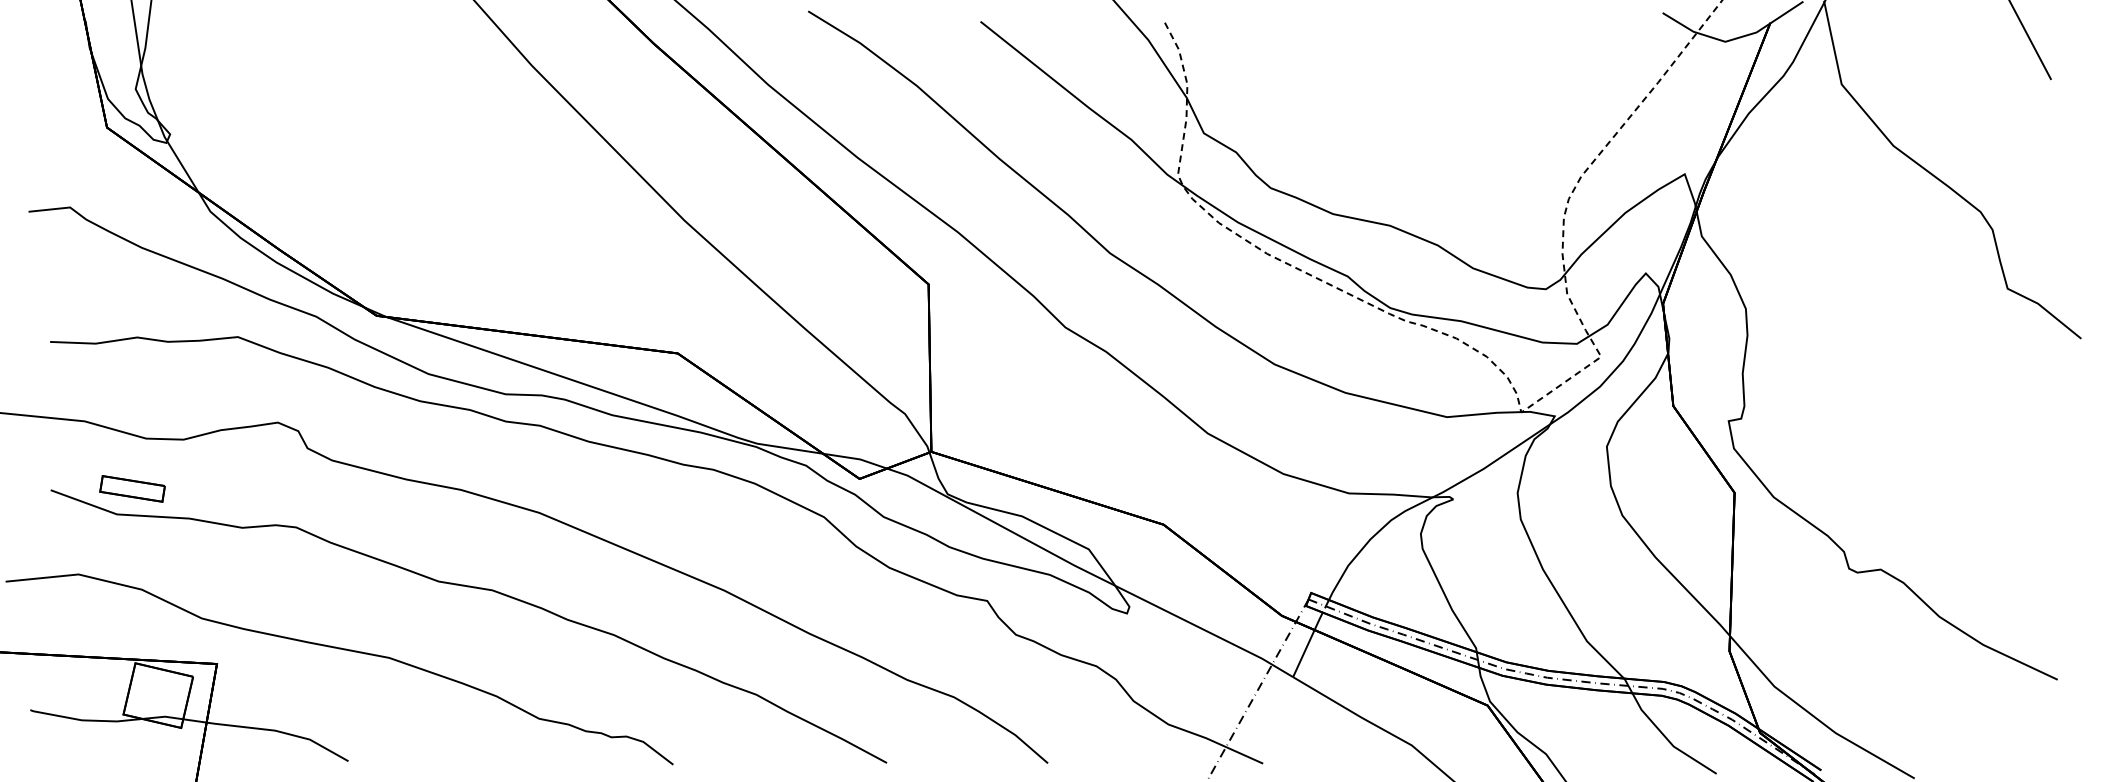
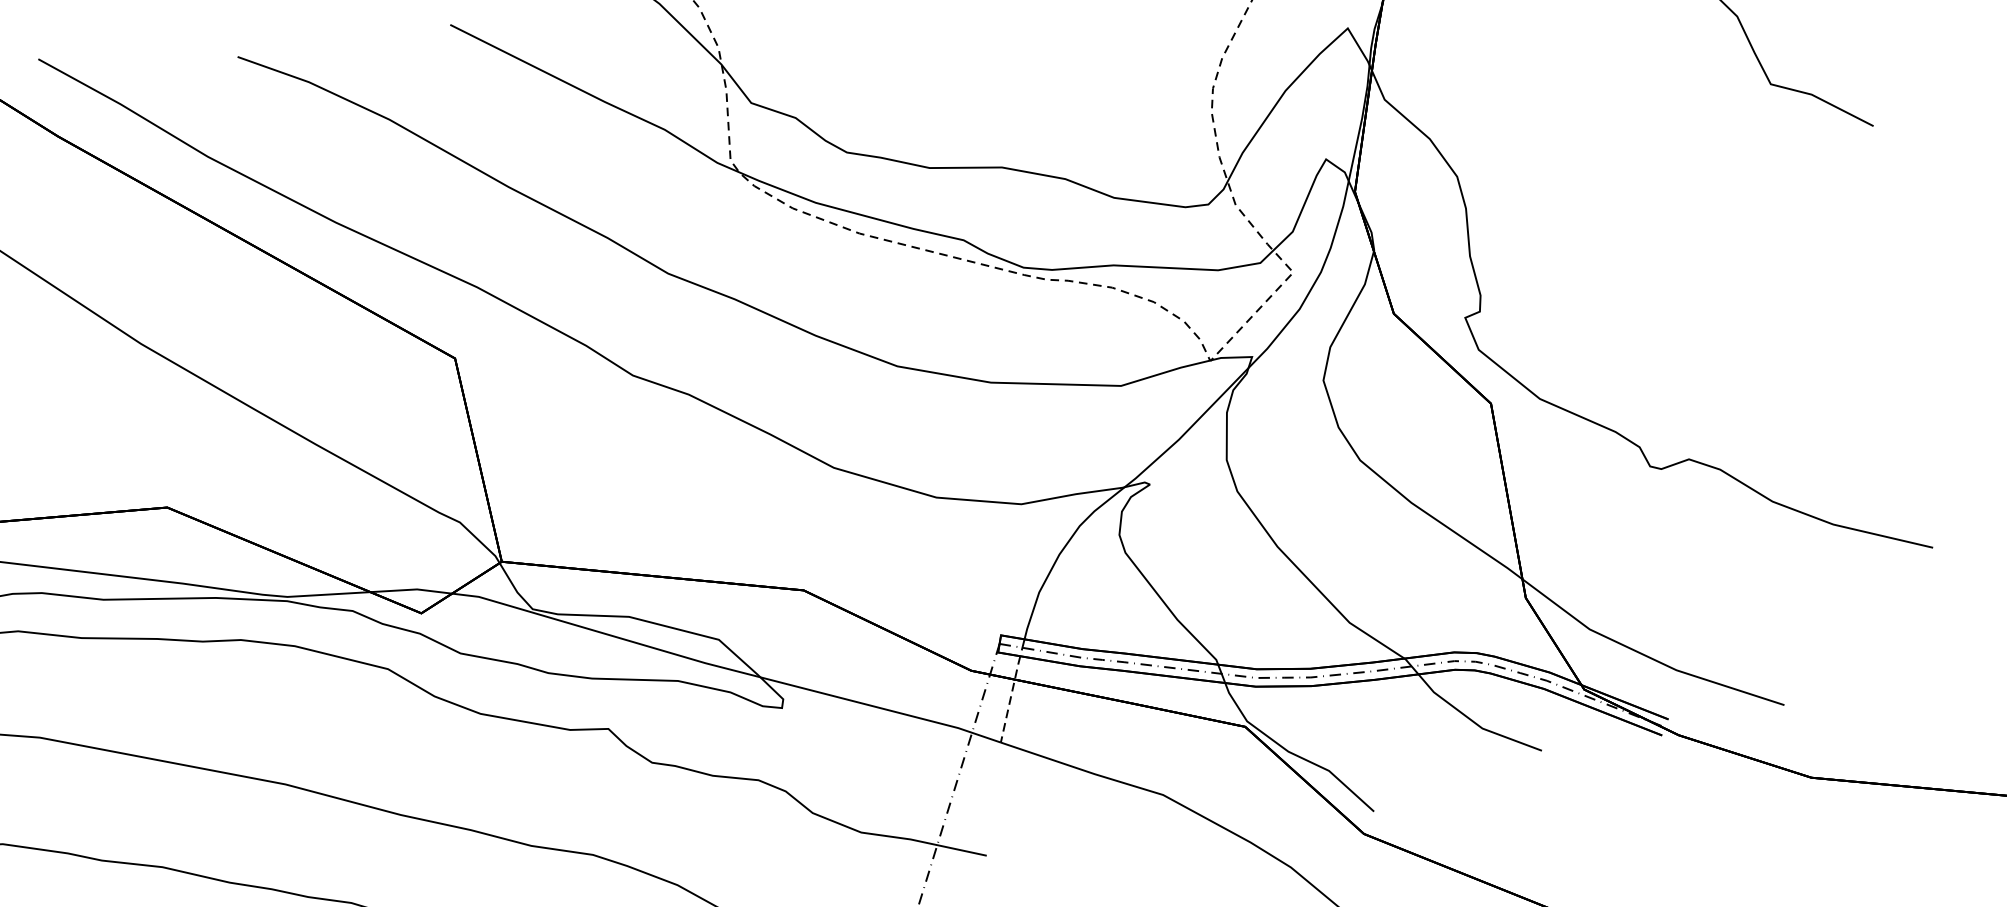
line: (1307, 644) -> (1009, 699), solid -> dashed

